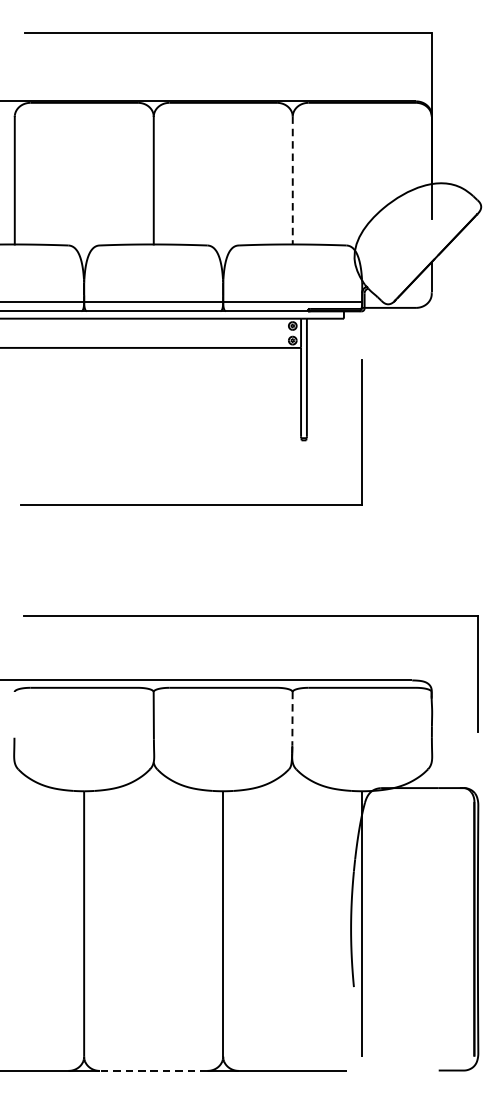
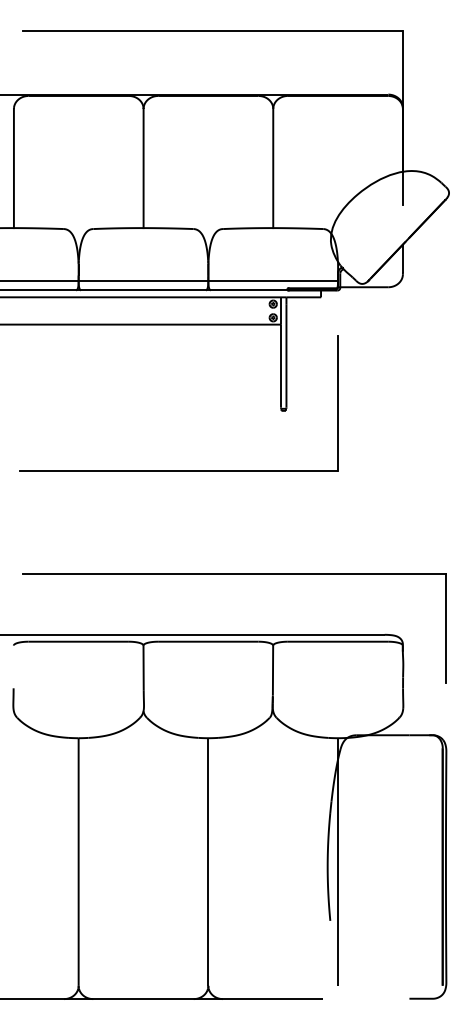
line: (293, 180) -> (273, 168), dashed -> solid
line: (293, 718) -> (273, 670), dashed -> solid
line: (153, 1071) -> (143, 999), dashed -> solid

